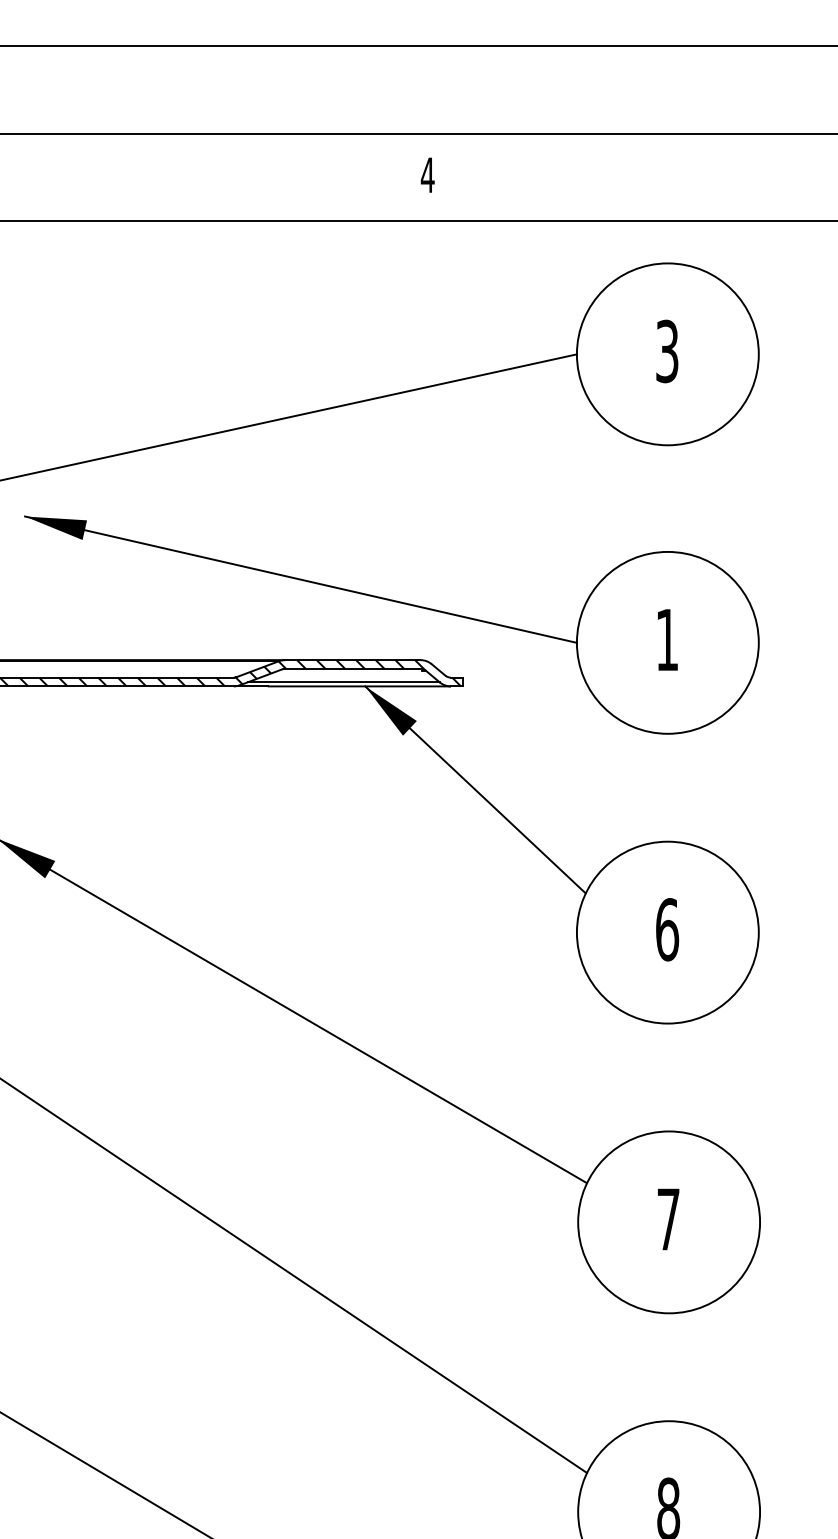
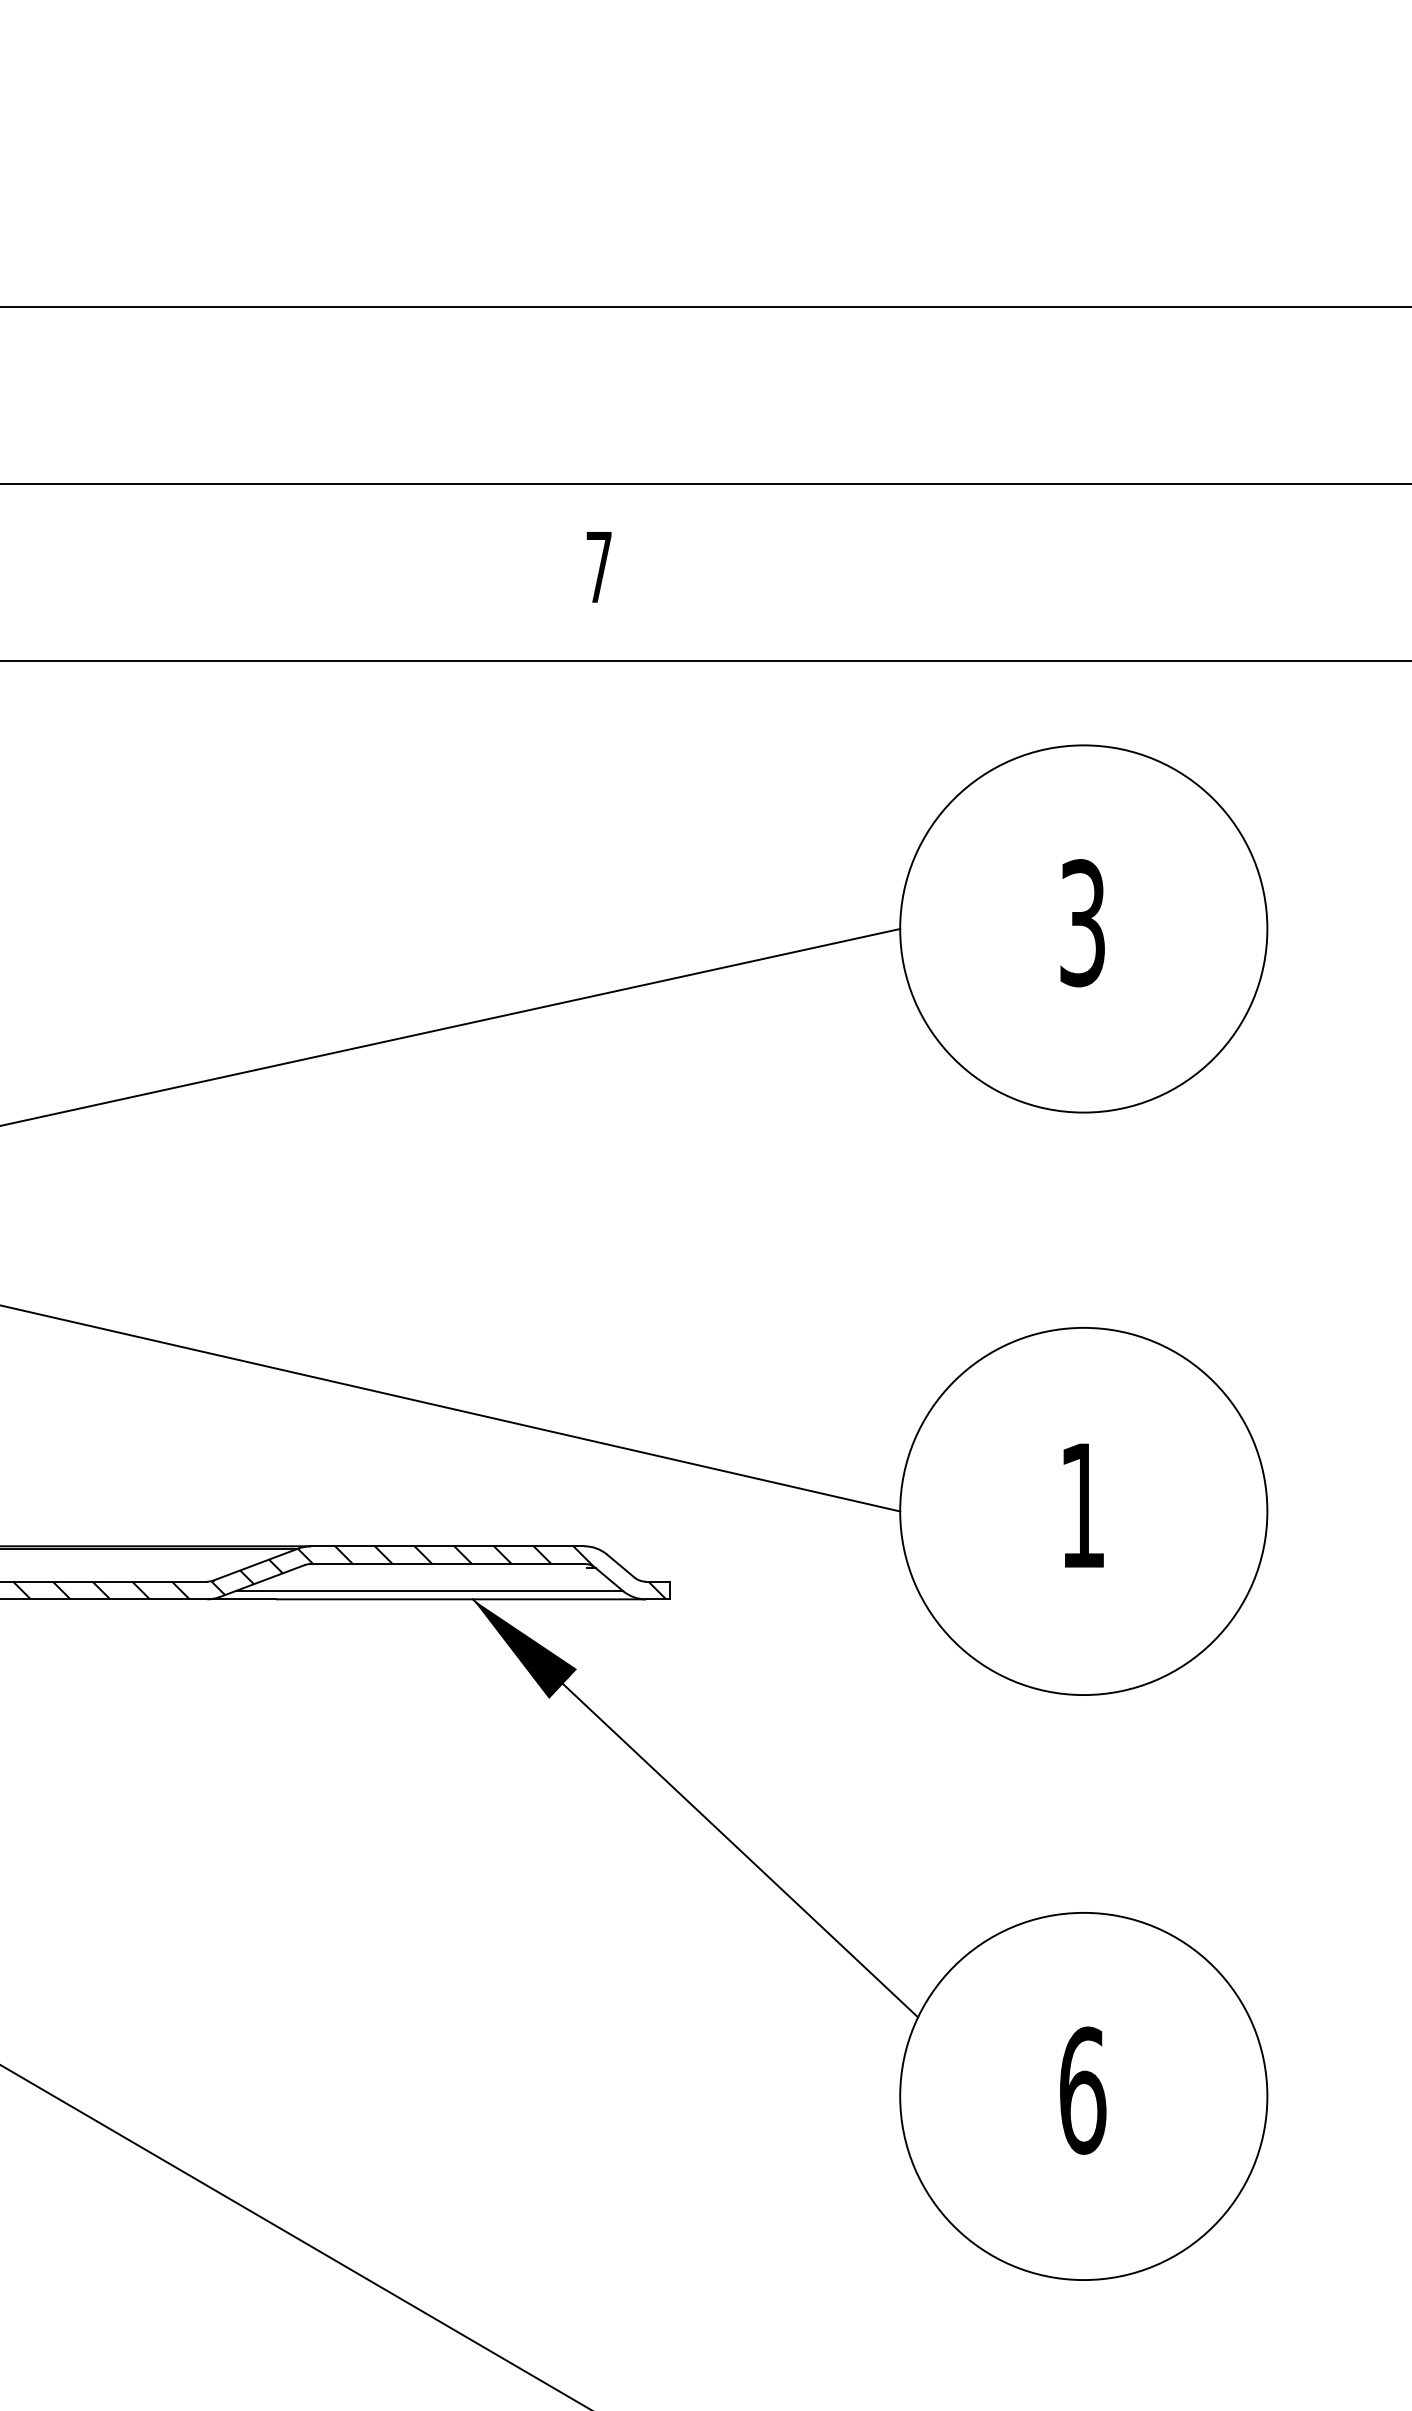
text: (427, 174) -> (598, 565), 4 -> 7

